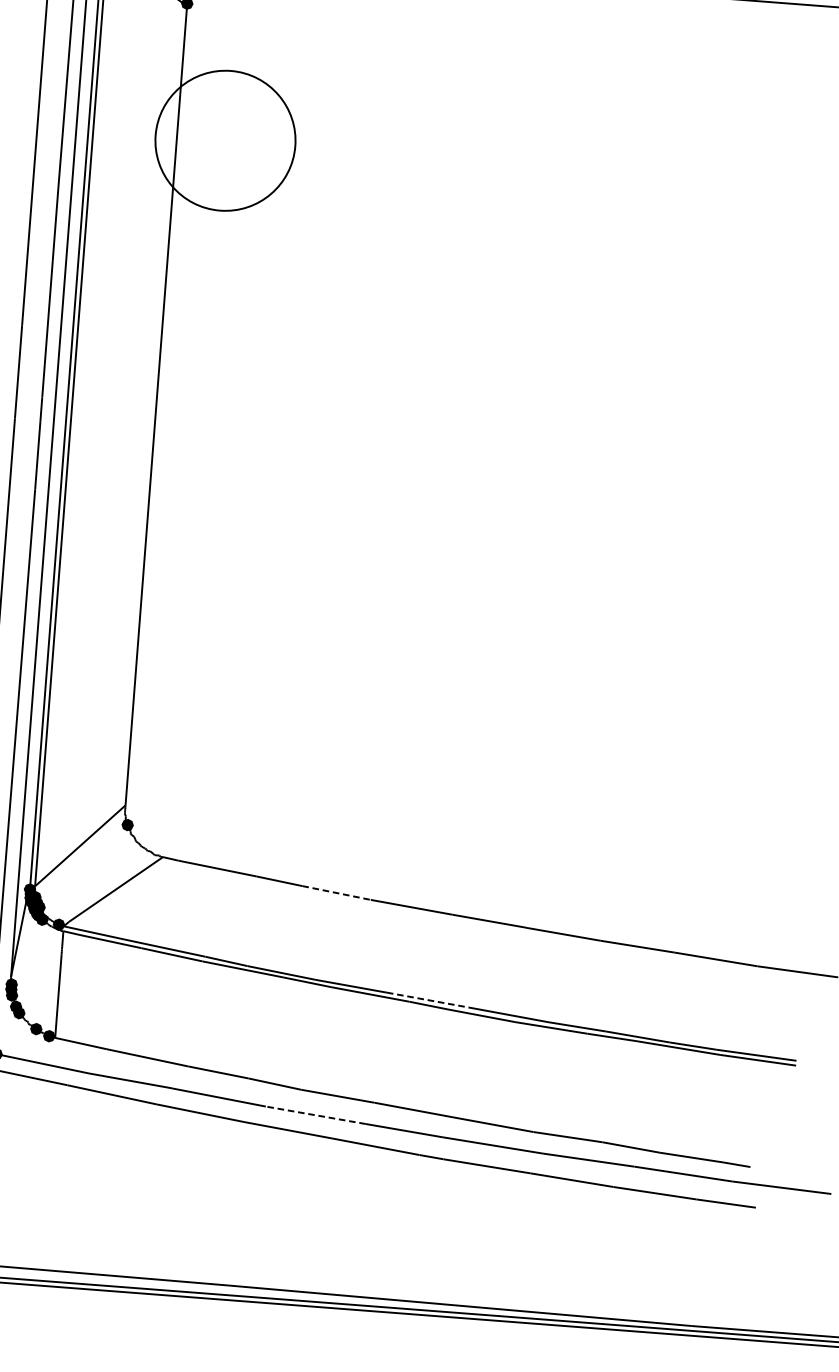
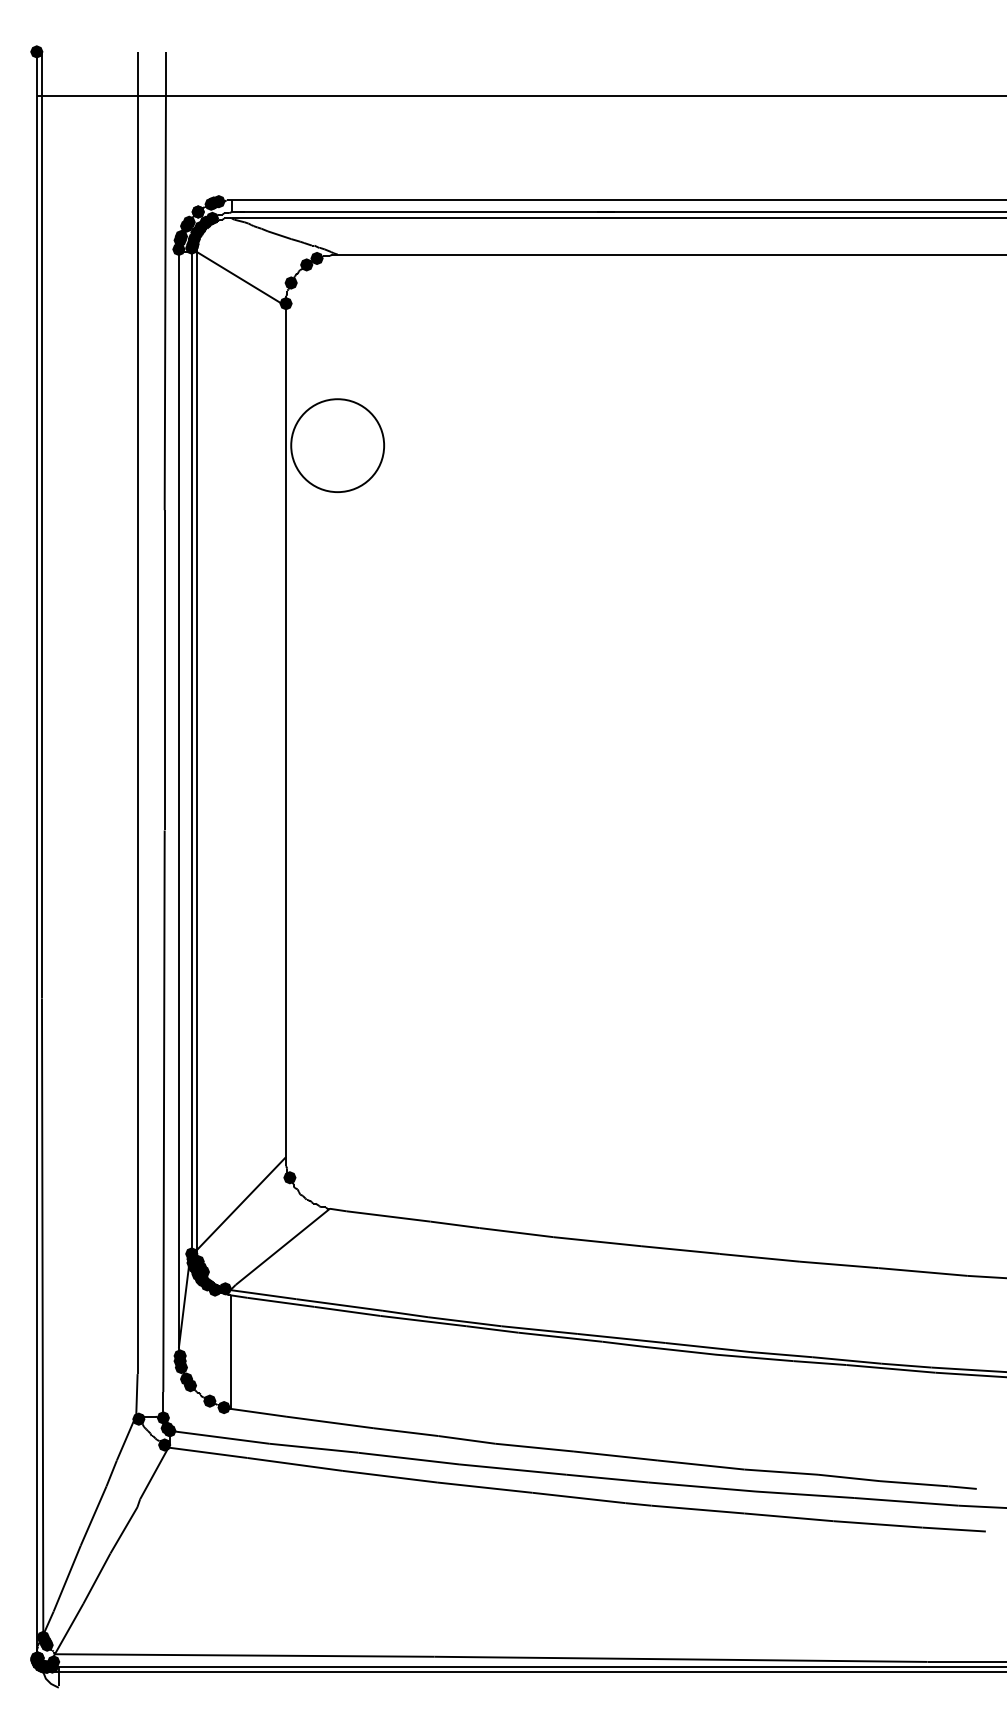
circle: (225, 140) -> (337, 445), size x0.62
line: (336, 892) -> (516, 1232), dashed -> solid
fill: (48, 924) -> (214, 1289), added
line: (428, 1000) -> (622, 1338), dashed -> solid
line: (315, 1115) -> (512, 1469), dashed -> solid

